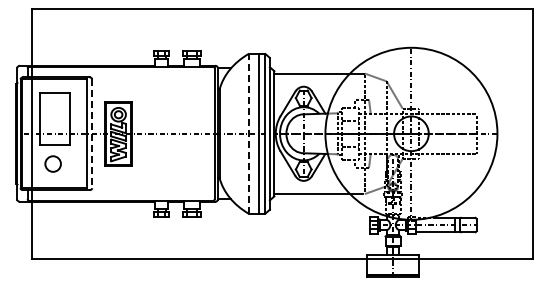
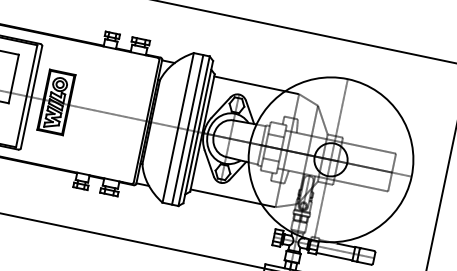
line: (248, 133) -> (178, 127), dashed -> solid
line: (92, 134) -> (31, 97), dashed -> solid

